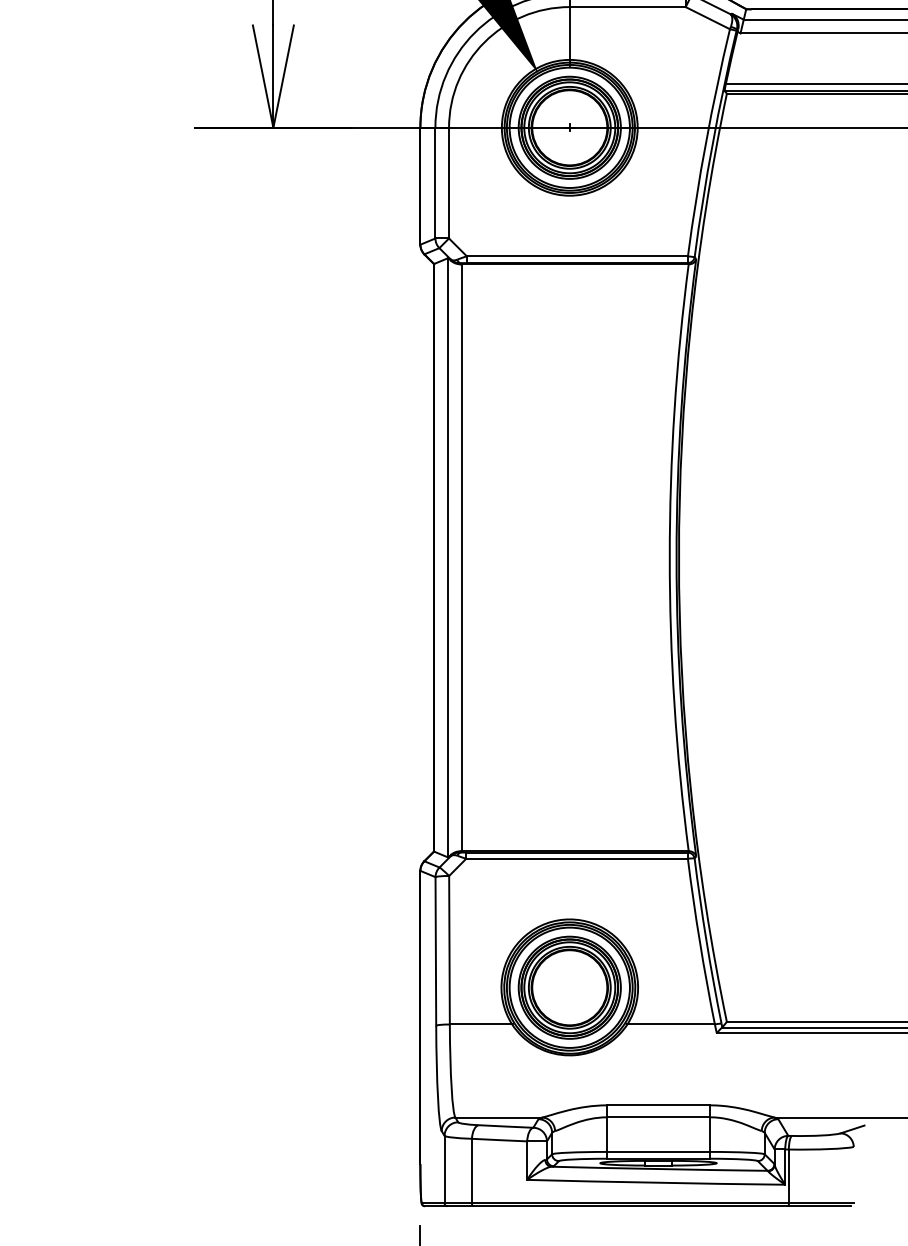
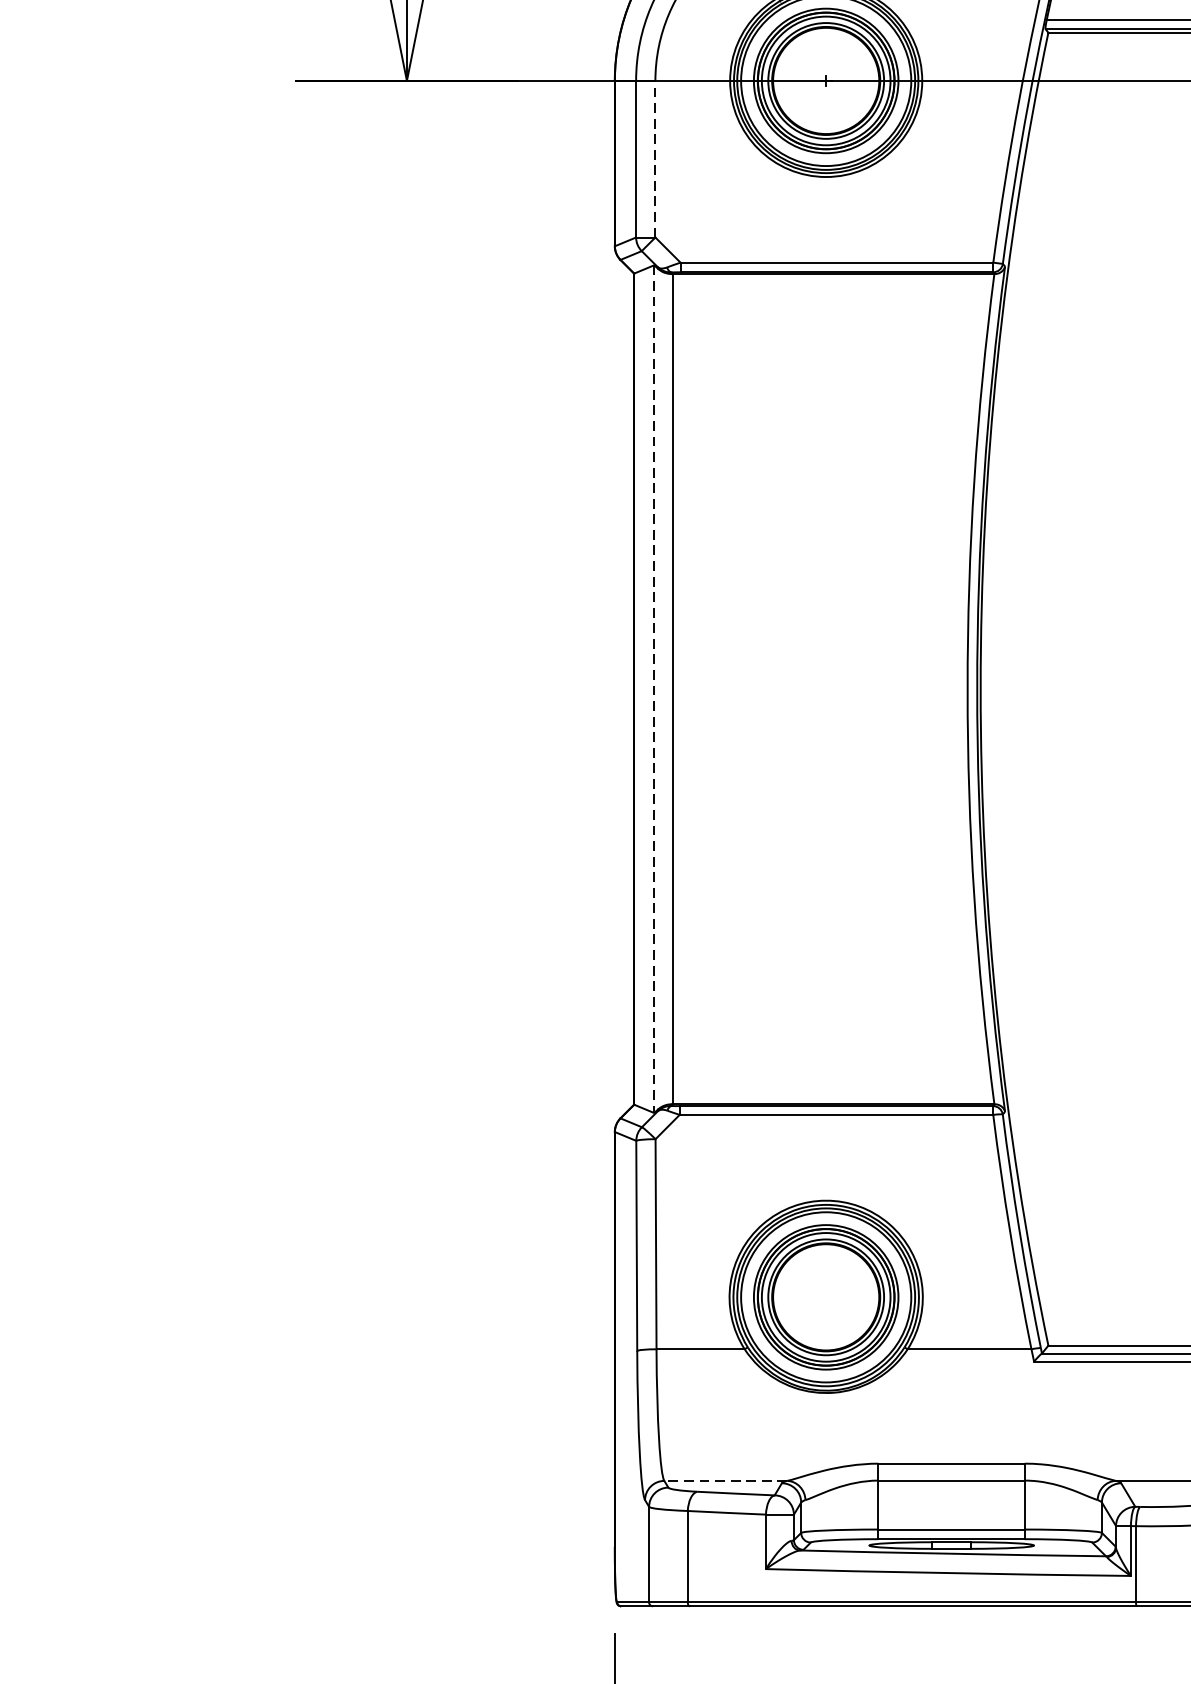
line: (449, 182) -> (656, 158), solid -> dashed
line: (447, 557) -> (653, 688), solid -> dashed
line: (498, 1117) -> (725, 1480), solid -> dashed

